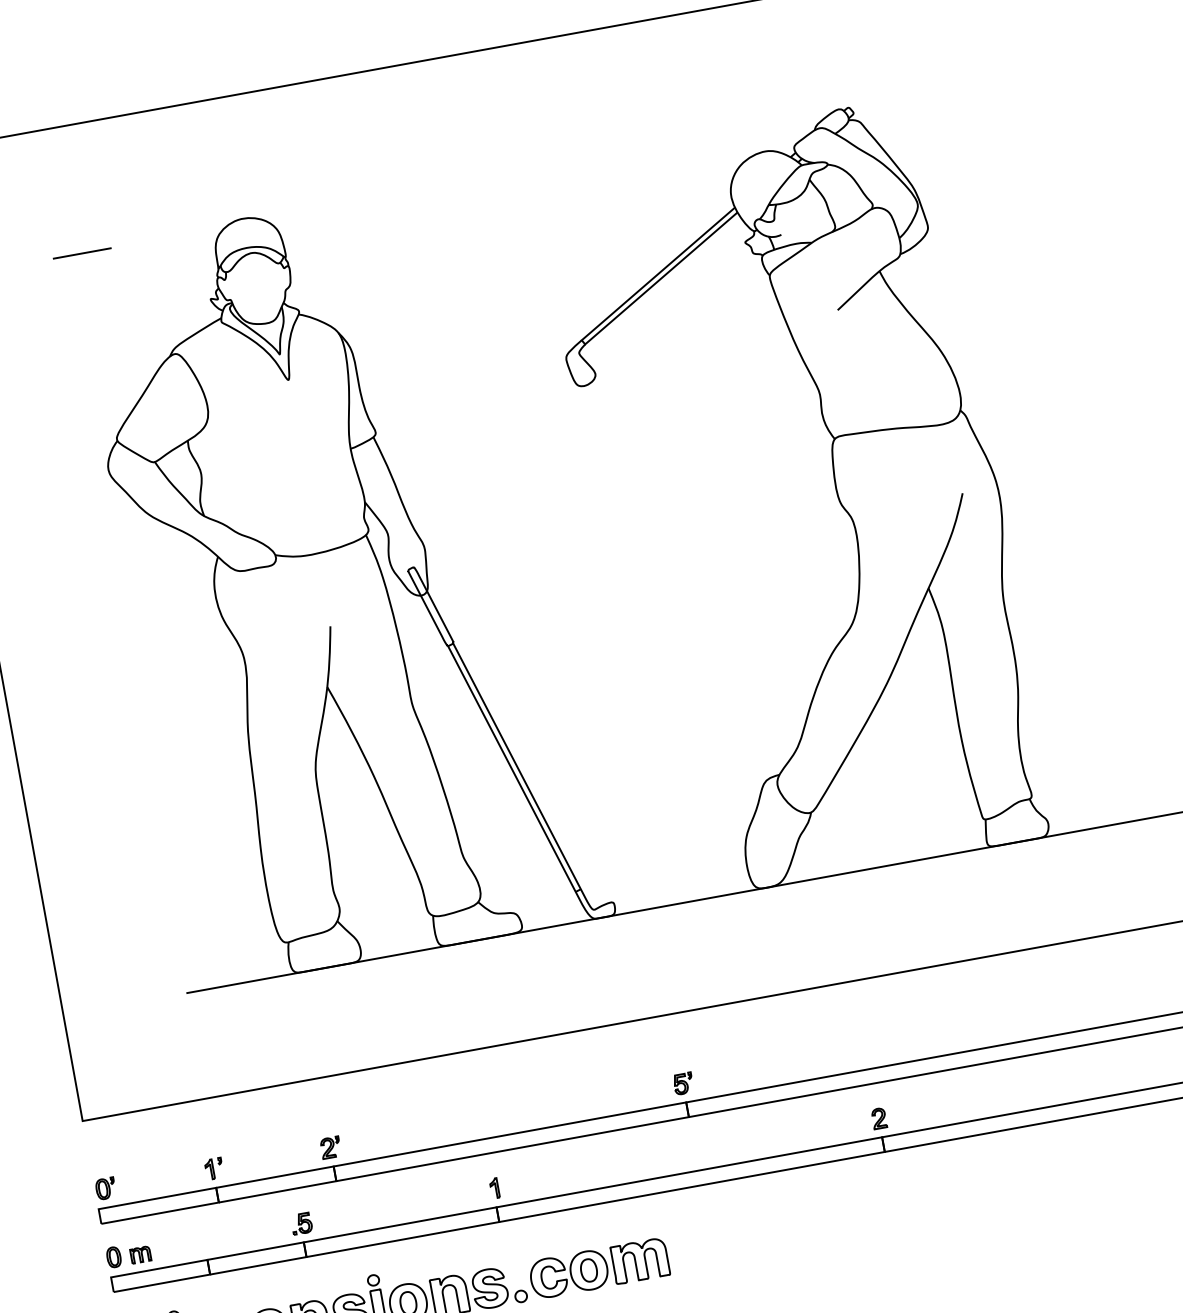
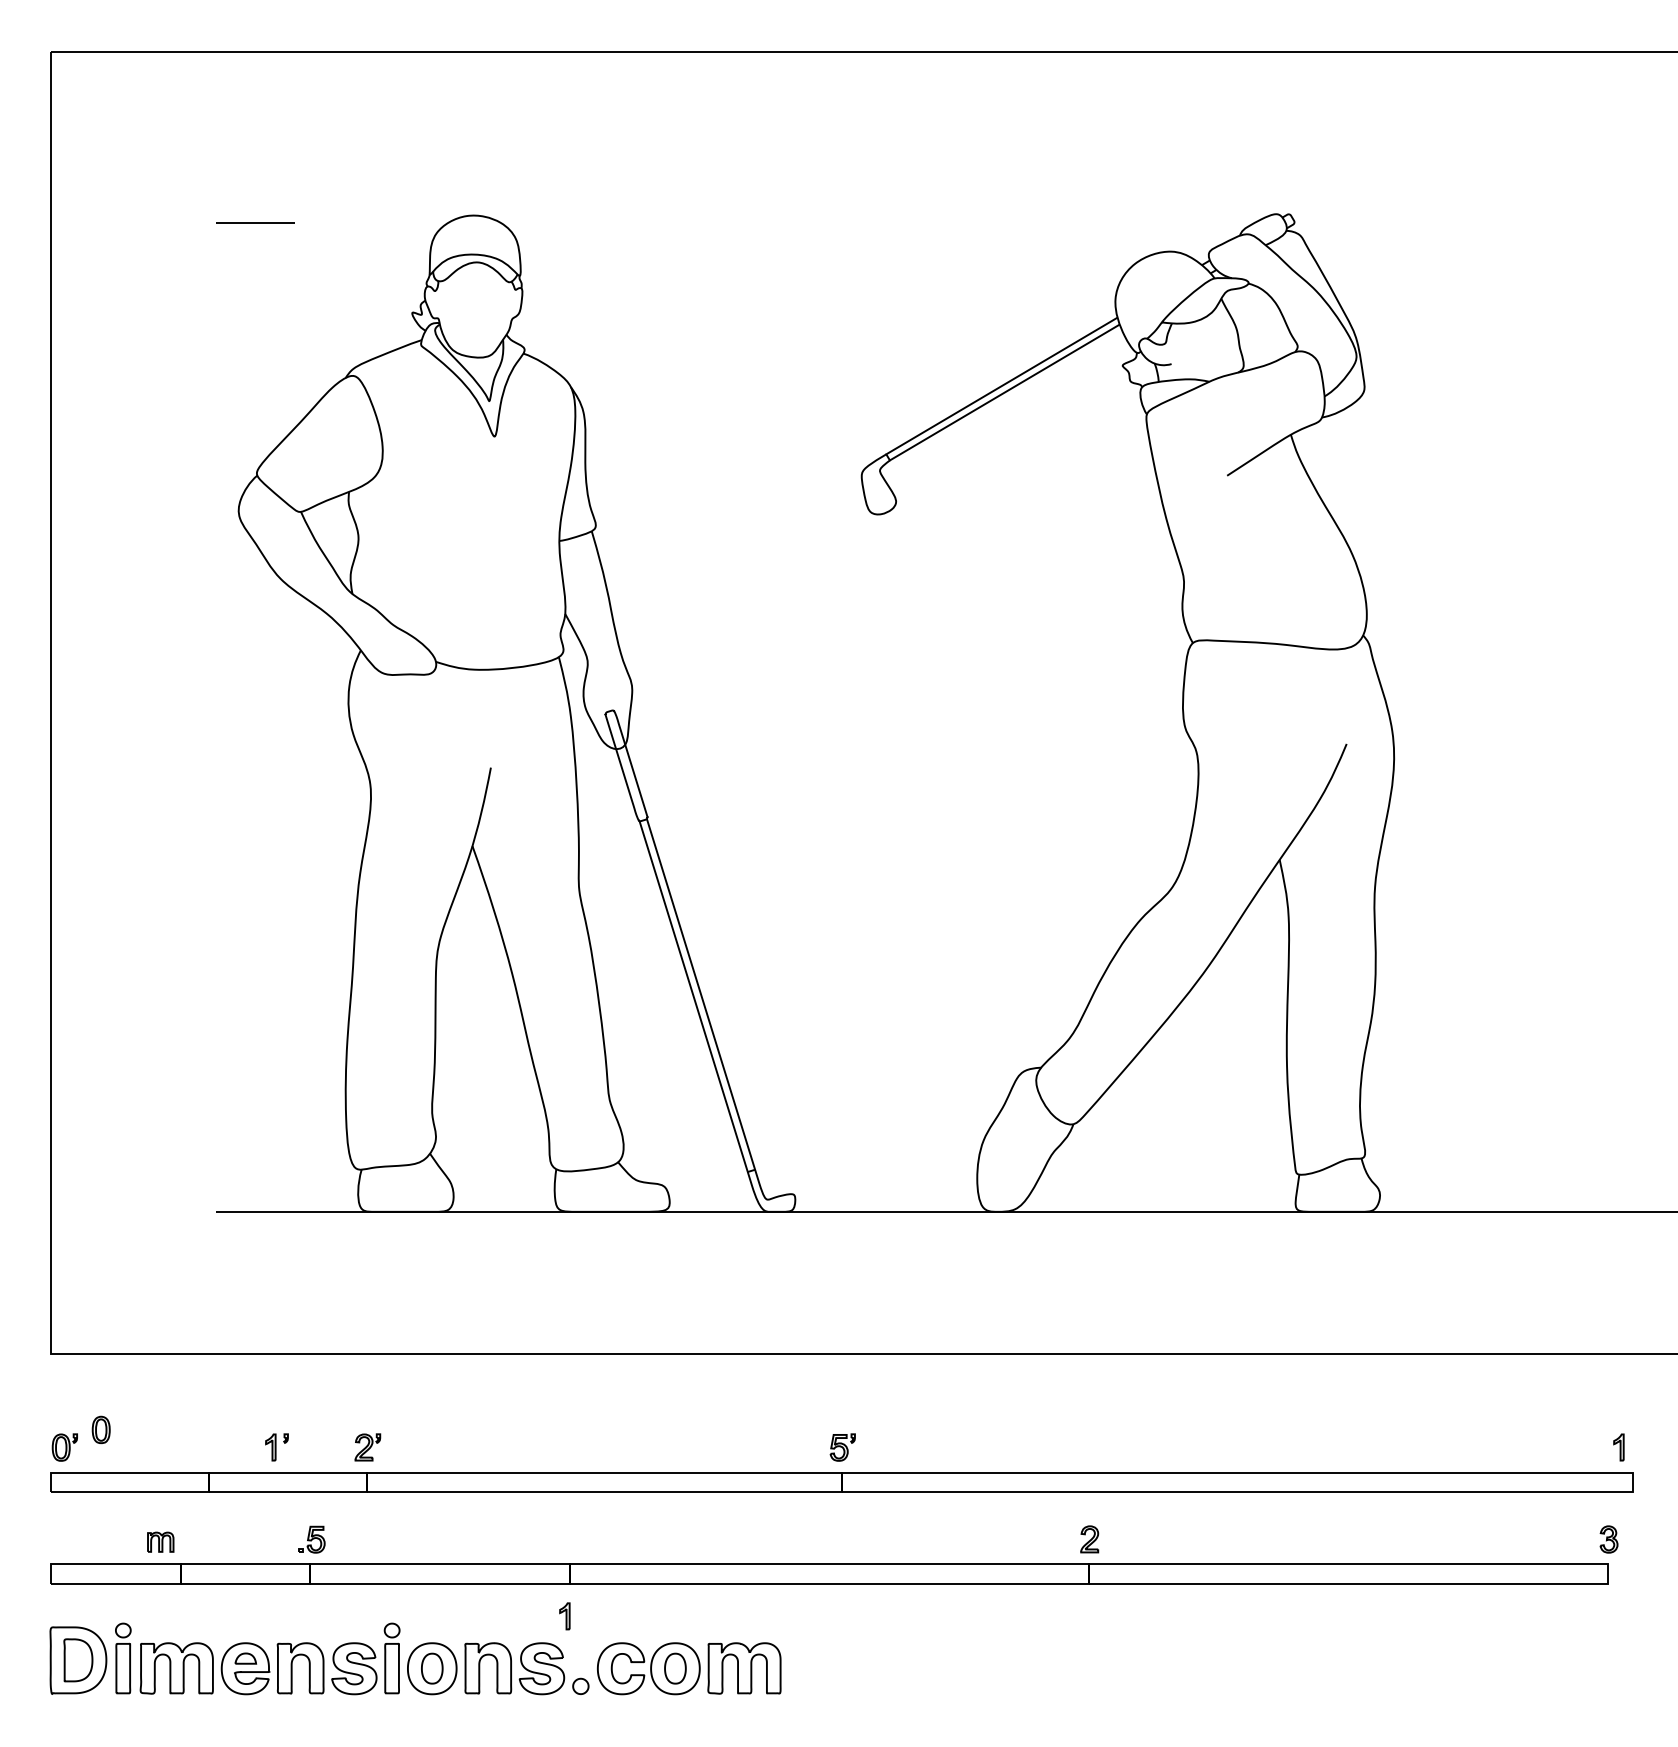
part: (213, 1168) -> (276, 1447), moved
part: (494, 1188) -> (564, 1616), moved
part: (140, 1254) -> (160, 1541), moved
part: (113, 1257) -> (100, 1429), moved

